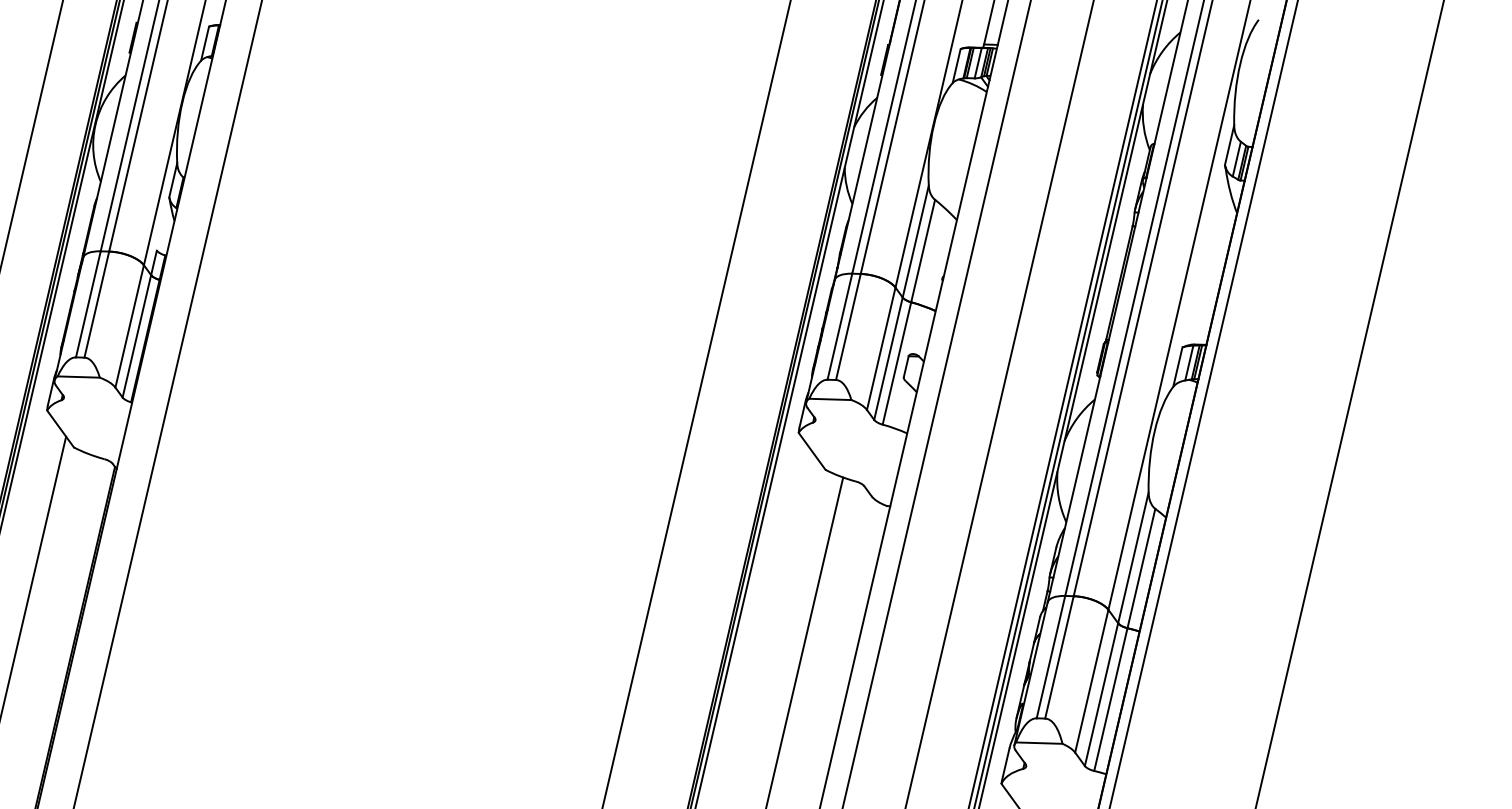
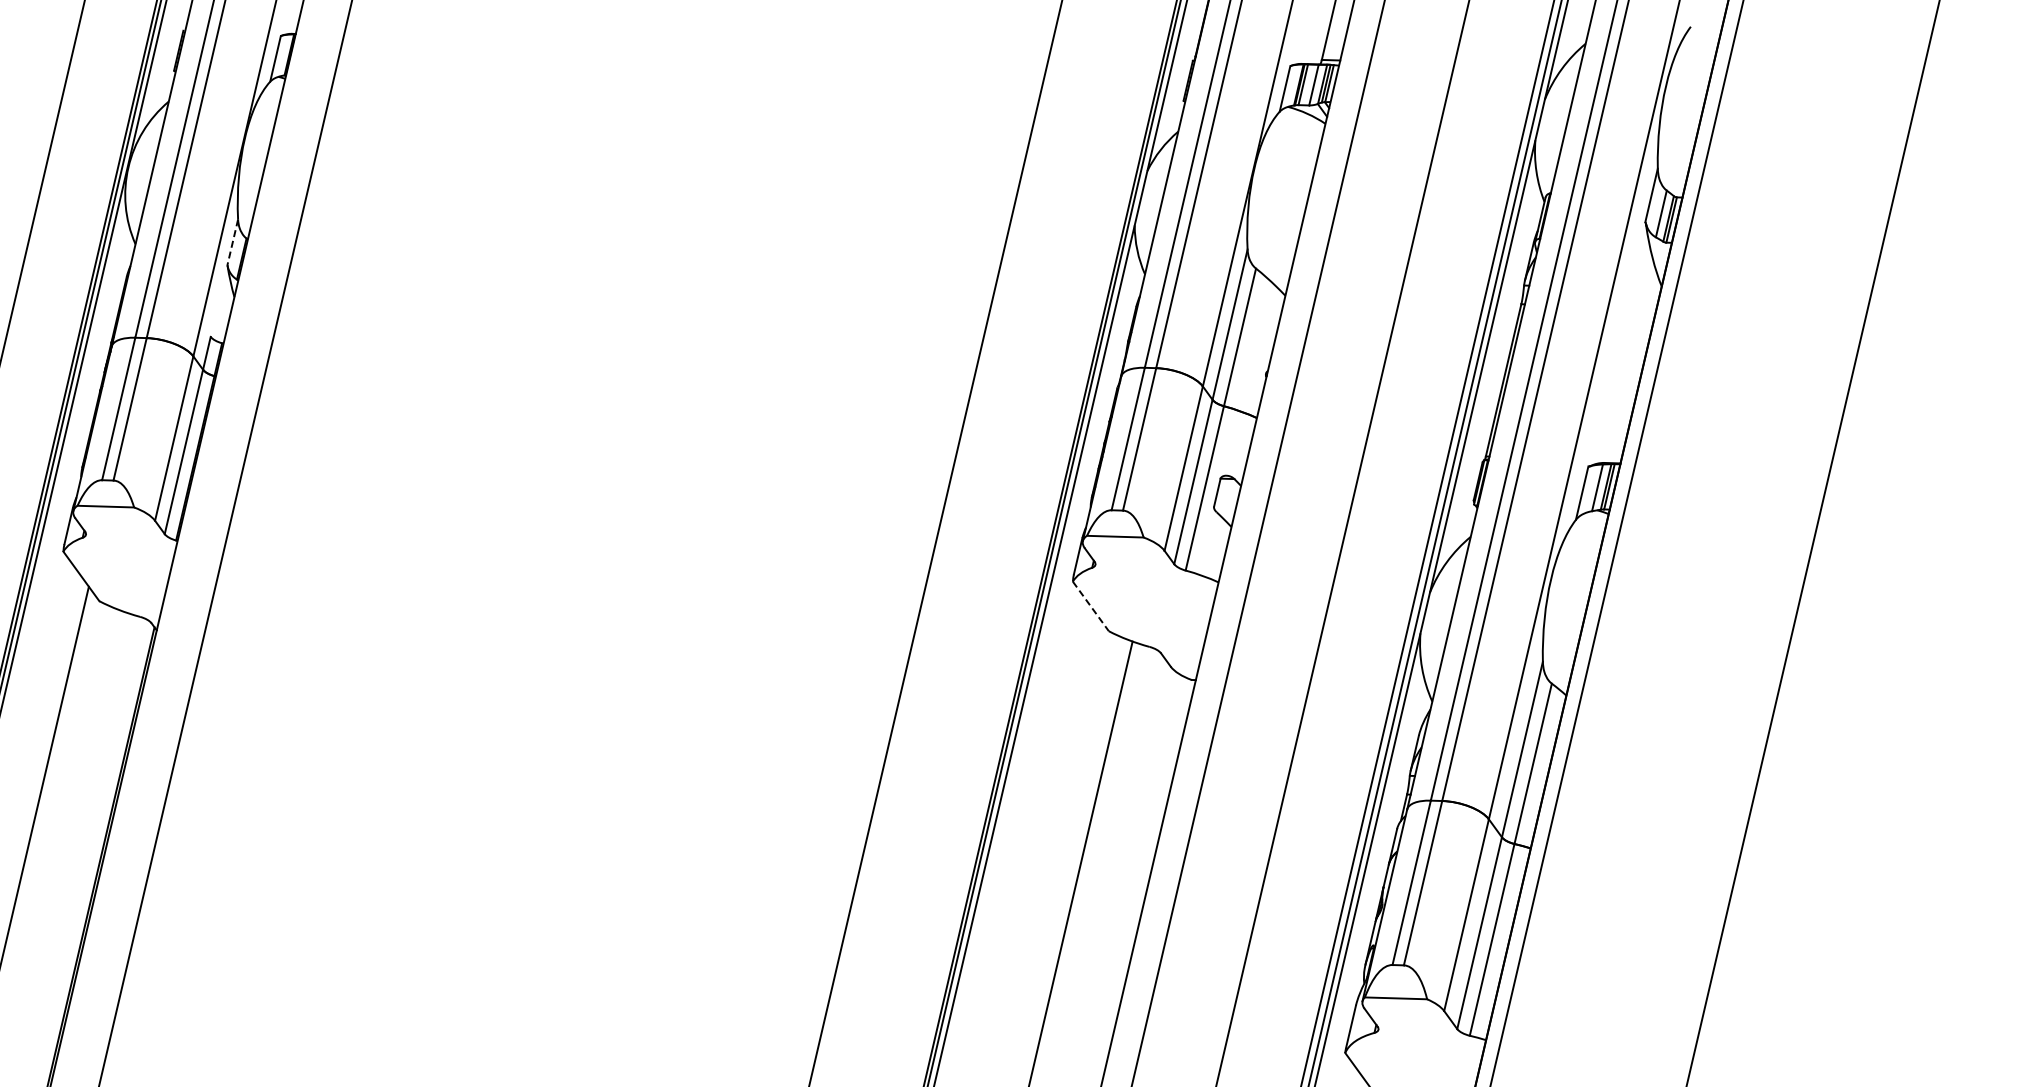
line: (173, 180) -> (232, 242), solid -> dashed
line: (811, 451) -> (1090, 606), solid -> dashed

